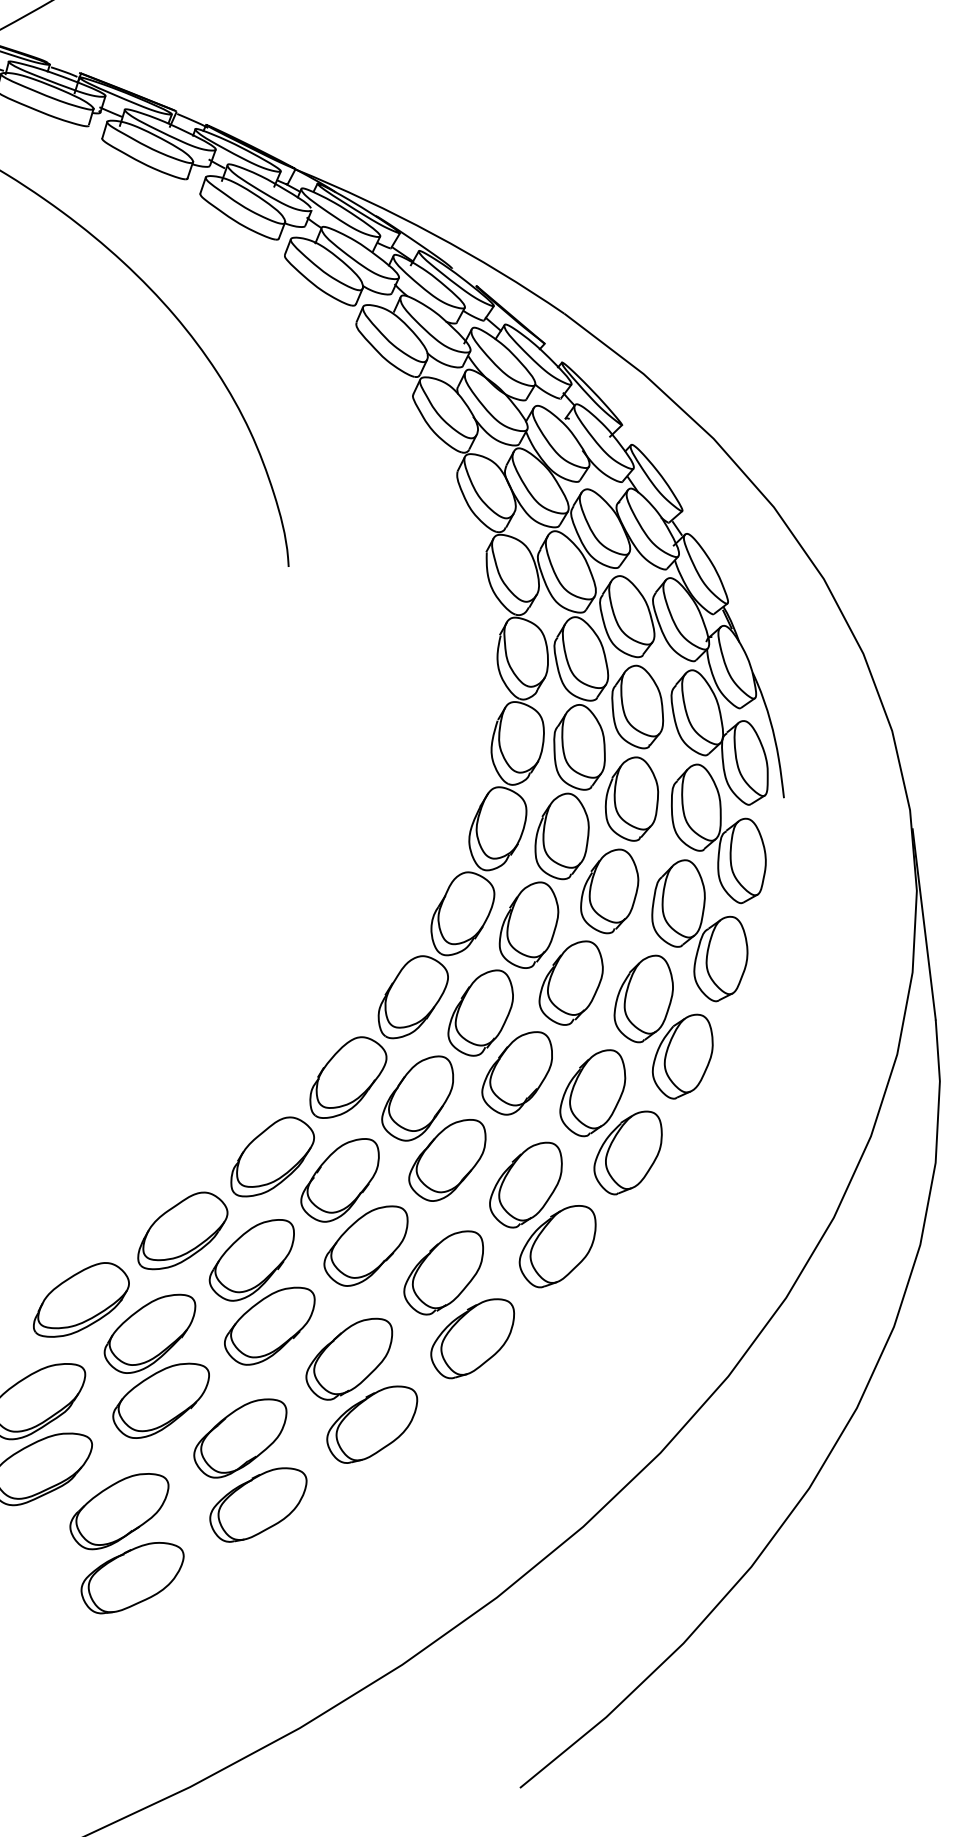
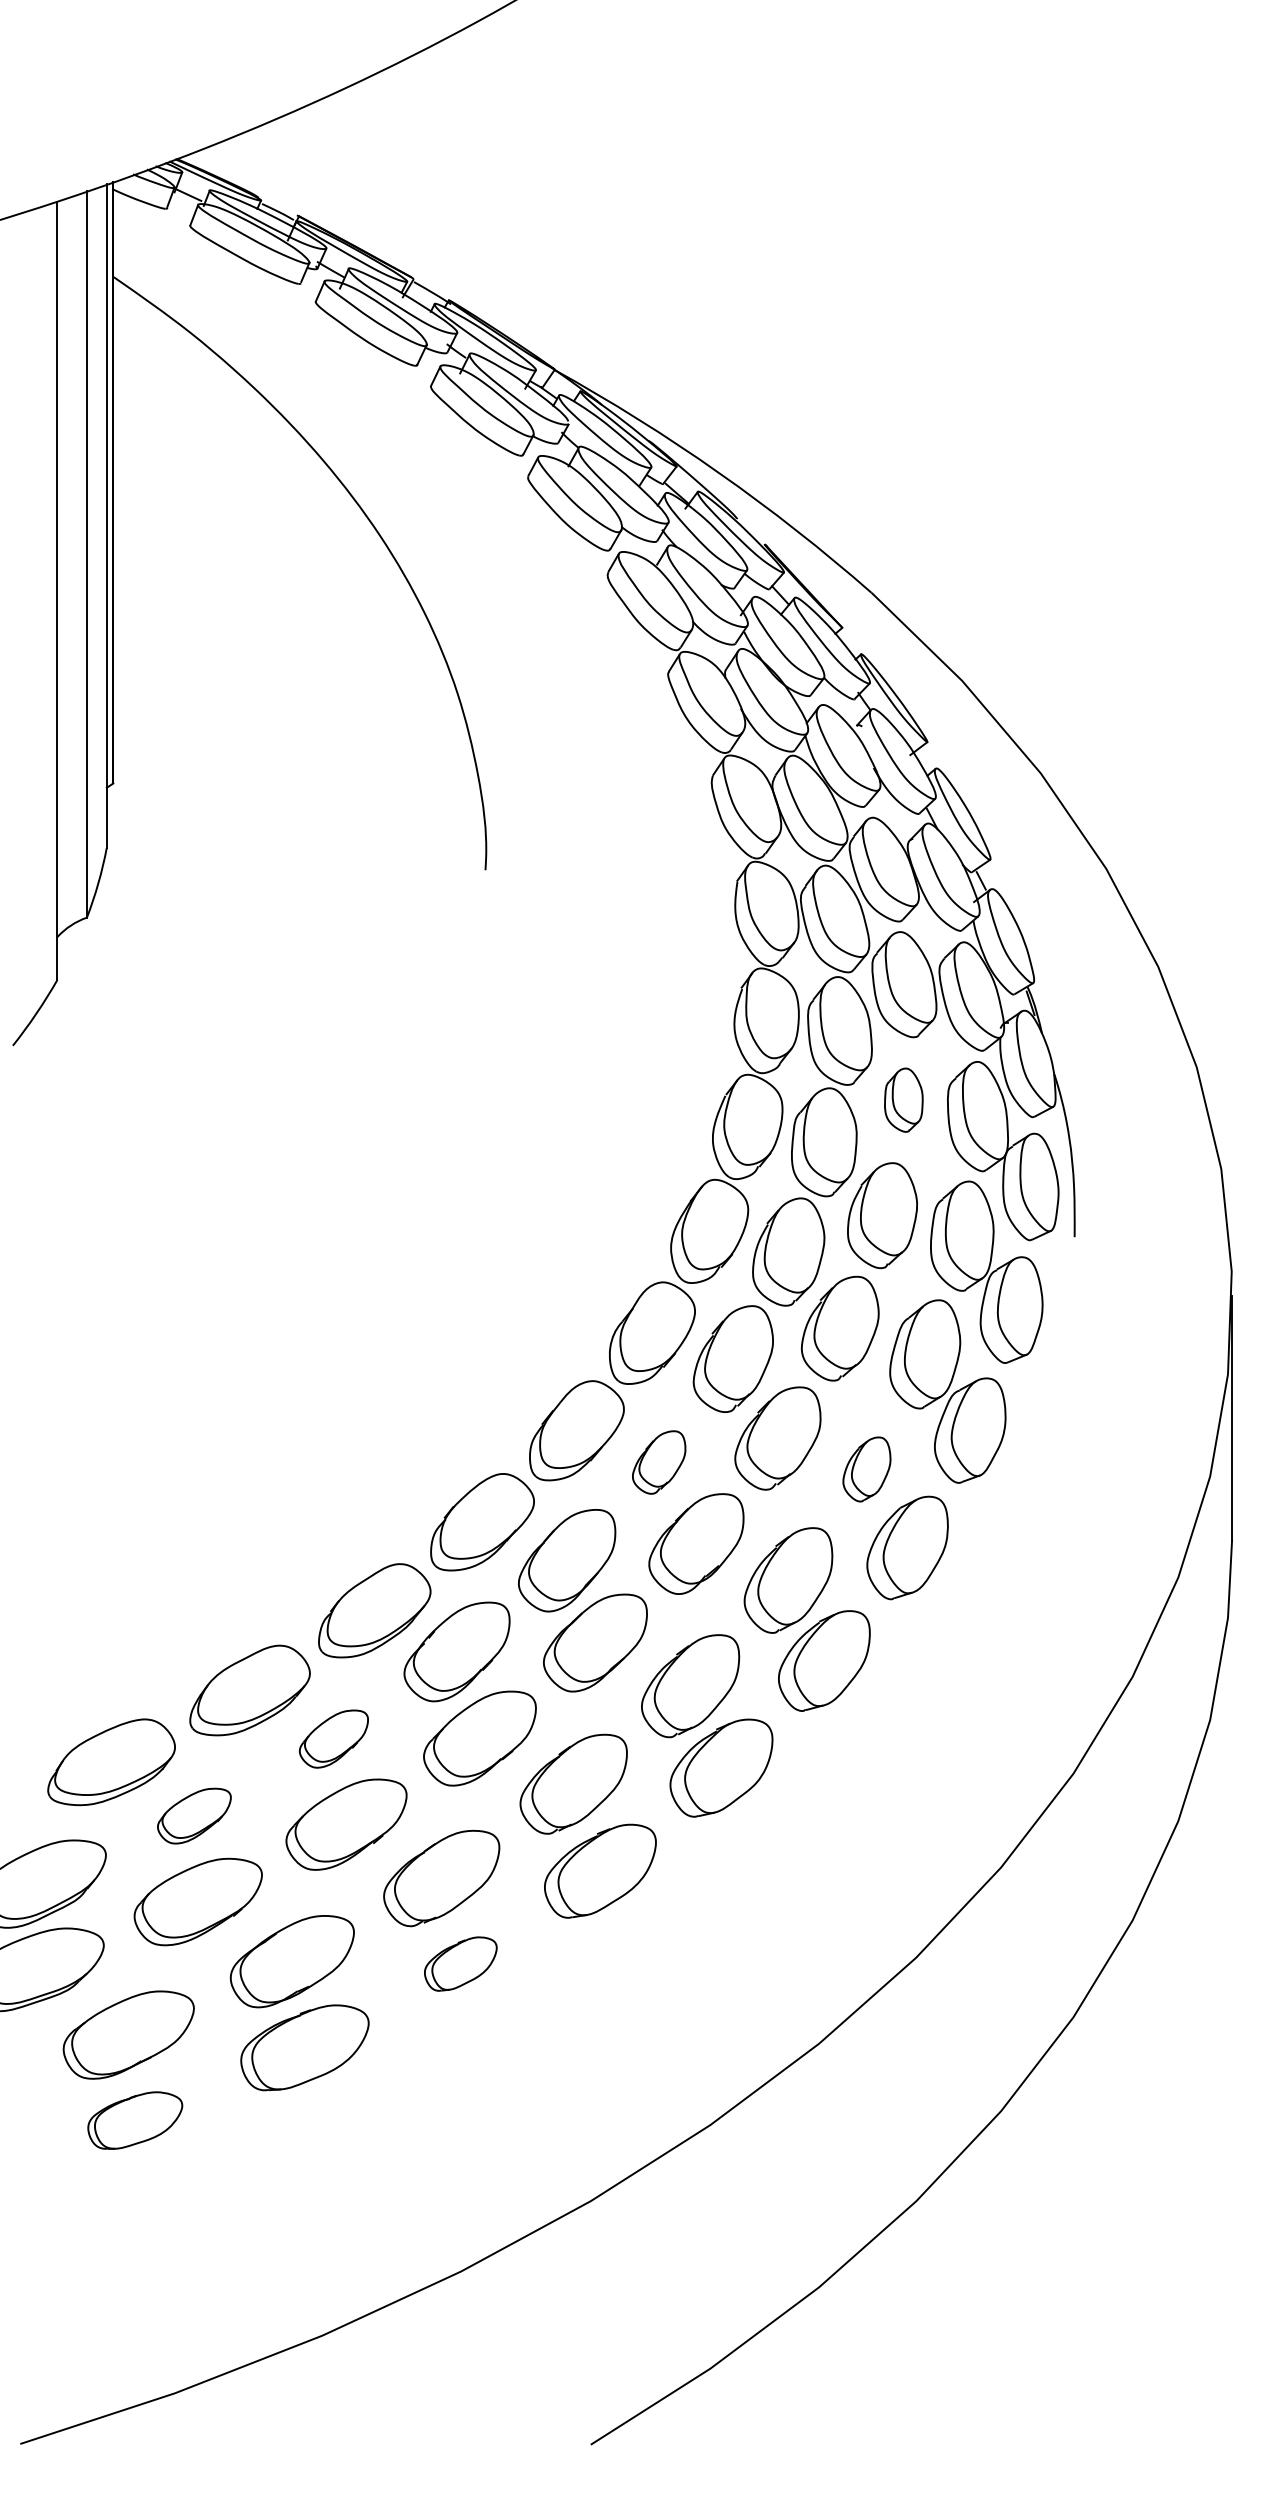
part: (637, 706) -> (903, 1099), size x0.6
part: (643, 999) -> (866, 1469), size x0.6
part: (479, 1013) -> (658, 1462), size x0.6
part: (252, 1260) -> (333, 1738), size x0.6
part: (150, 1333) -> (194, 1815), size x0.6
part: (372, 1424) -> (460, 1963), size x0.6
part: (133, 1577) -> (135, 2120), size x0.7

